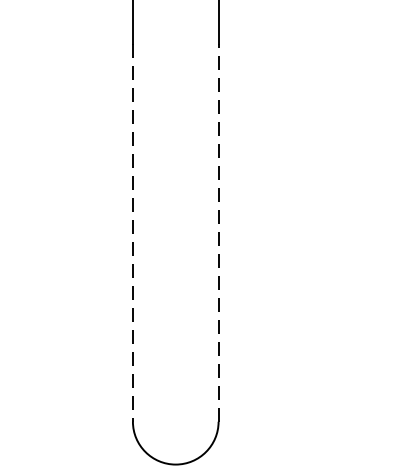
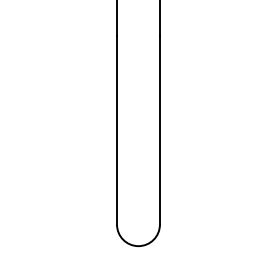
line: (133, 233) -> (117, 130), dashed -> solid
line: (217, 233) -> (159, 130), dashed -> solid

